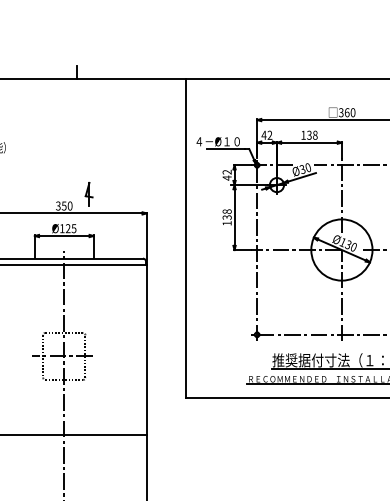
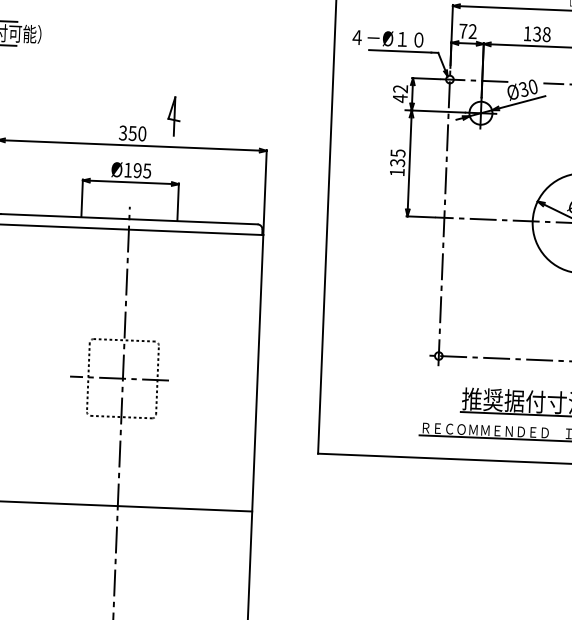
text: (263, 134) -> (462, 29), 42 -> 72
text: (226, 211) -> (396, 152), 138 -> 135
text: (67, 228) -> (136, 170), Ø125 -> Ø195

